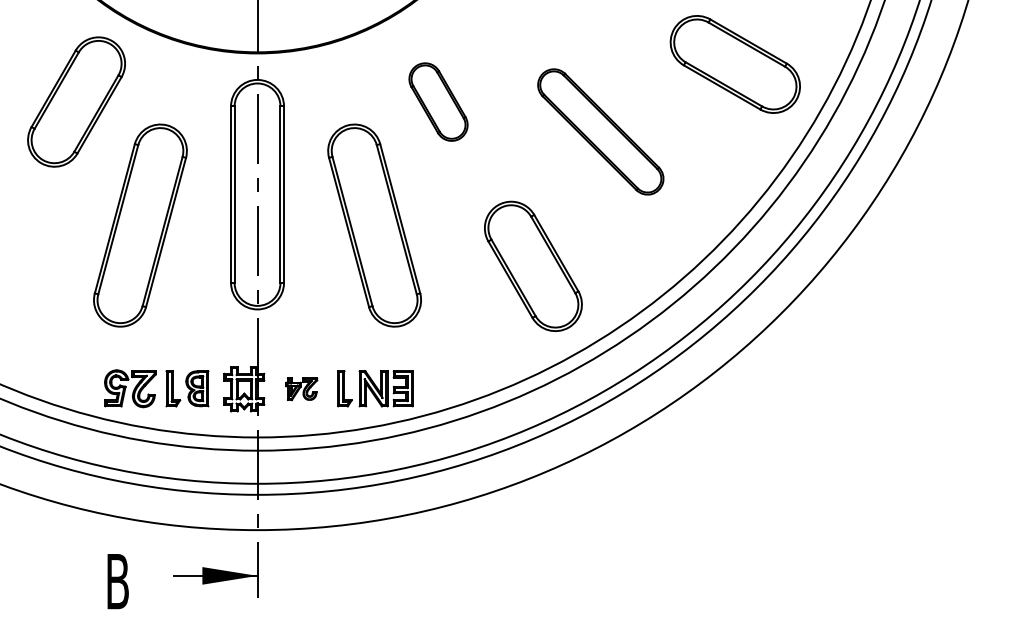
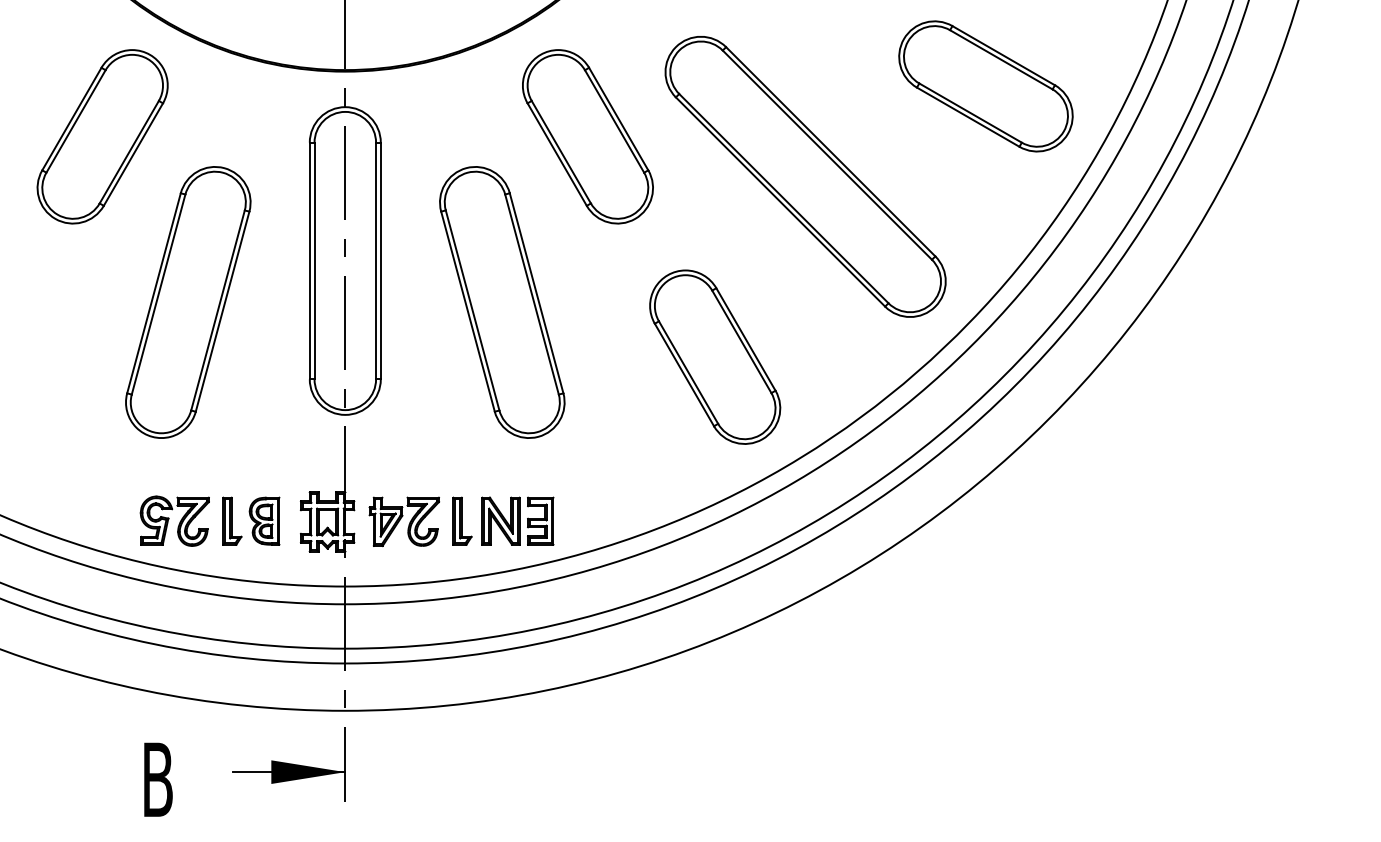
part: (438, 101) -> (587, 136), size x1.67
part: (600, 131) -> (805, 176), size x1.67
part: (301, 388) -> (404, 521), size x1.67

